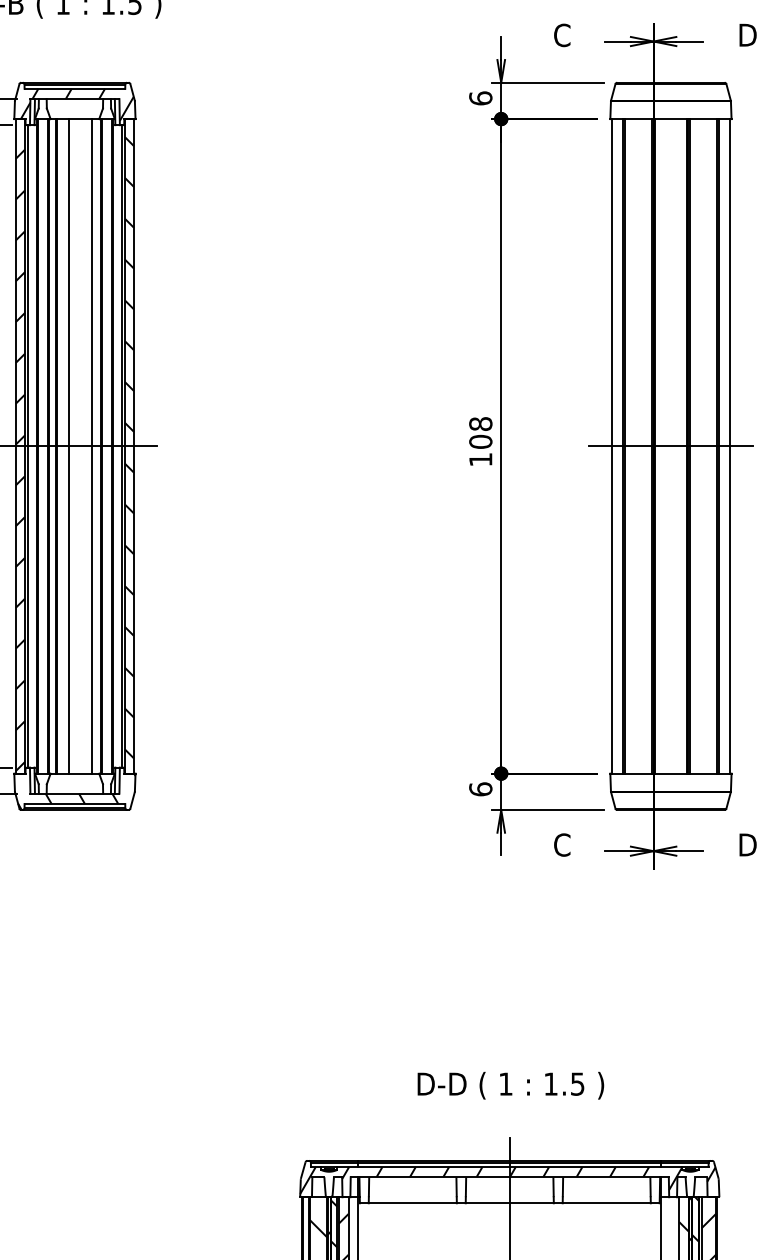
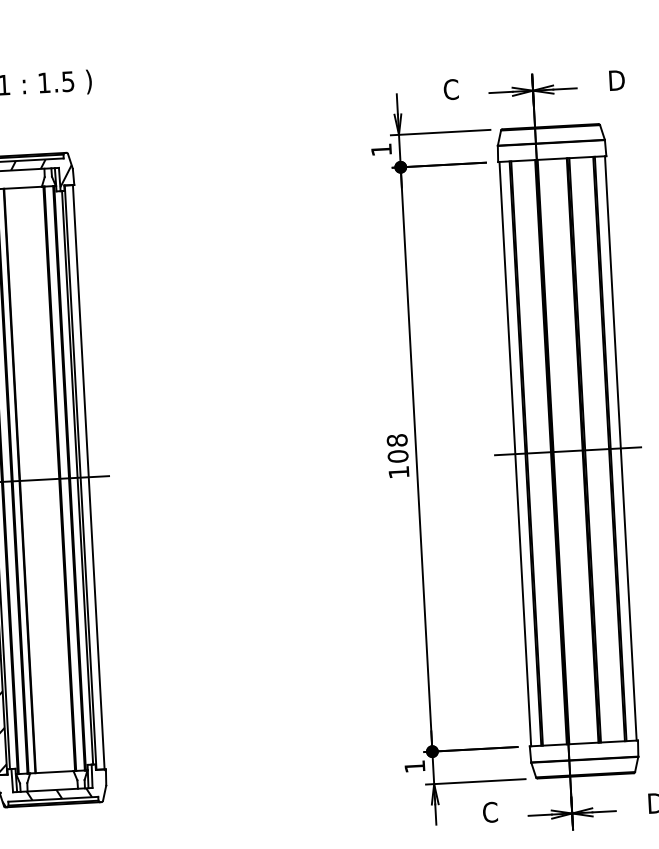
text: (480, 98) -> (381, 149), 6 -> 1
line: (69, 446) -> (31, 480), removed
line: (91, 446) -> (50, 479), removed
hatch: (129, 447) -> (84, 478), removed
text: (480, 789) -> (414, 766), 6 -> 1

